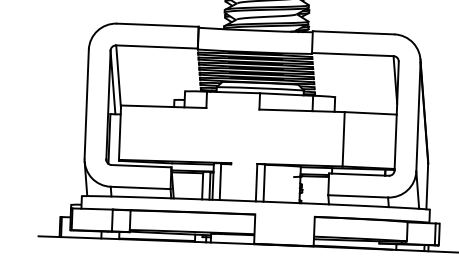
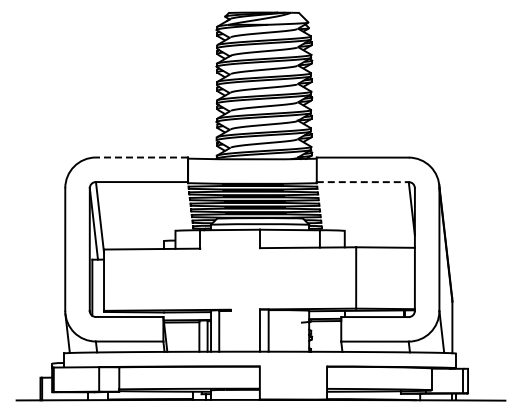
line: (157, 25) -> (141, 157), solid -> dashed
line: (353, 54) -> (363, 182), solid -> dashed

